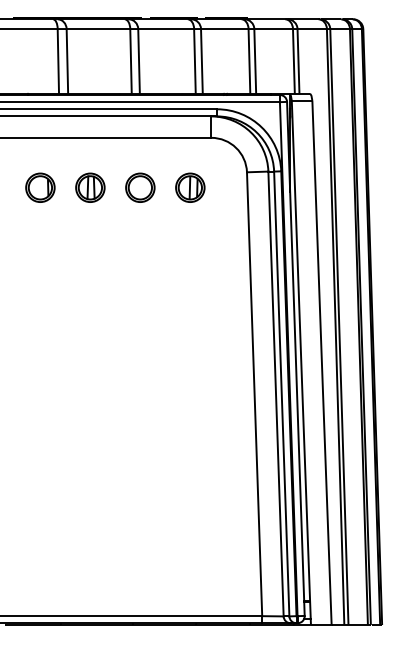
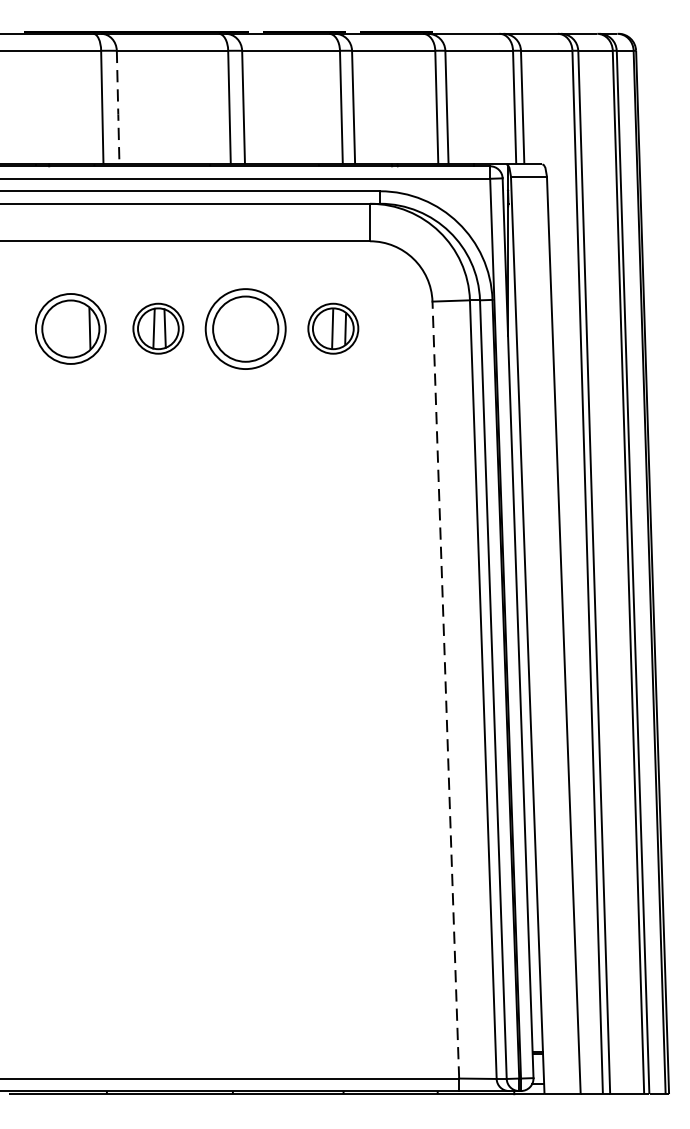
line: (67, 62) -> (118, 109), solid -> dashed
part: (40, 187) -> (71, 328), size x1.4
part: (140, 187) -> (246, 328), size x1.6
line: (254, 393) -> (445, 688), solid -> dashed

